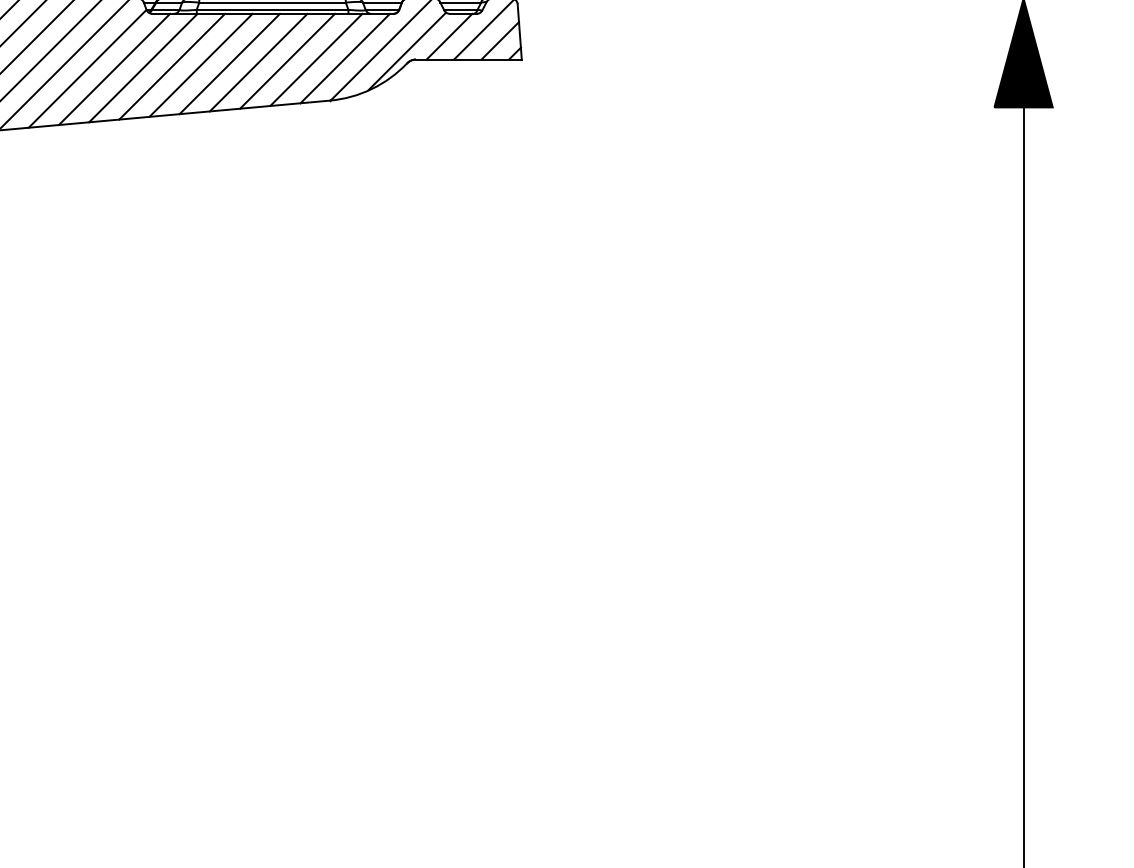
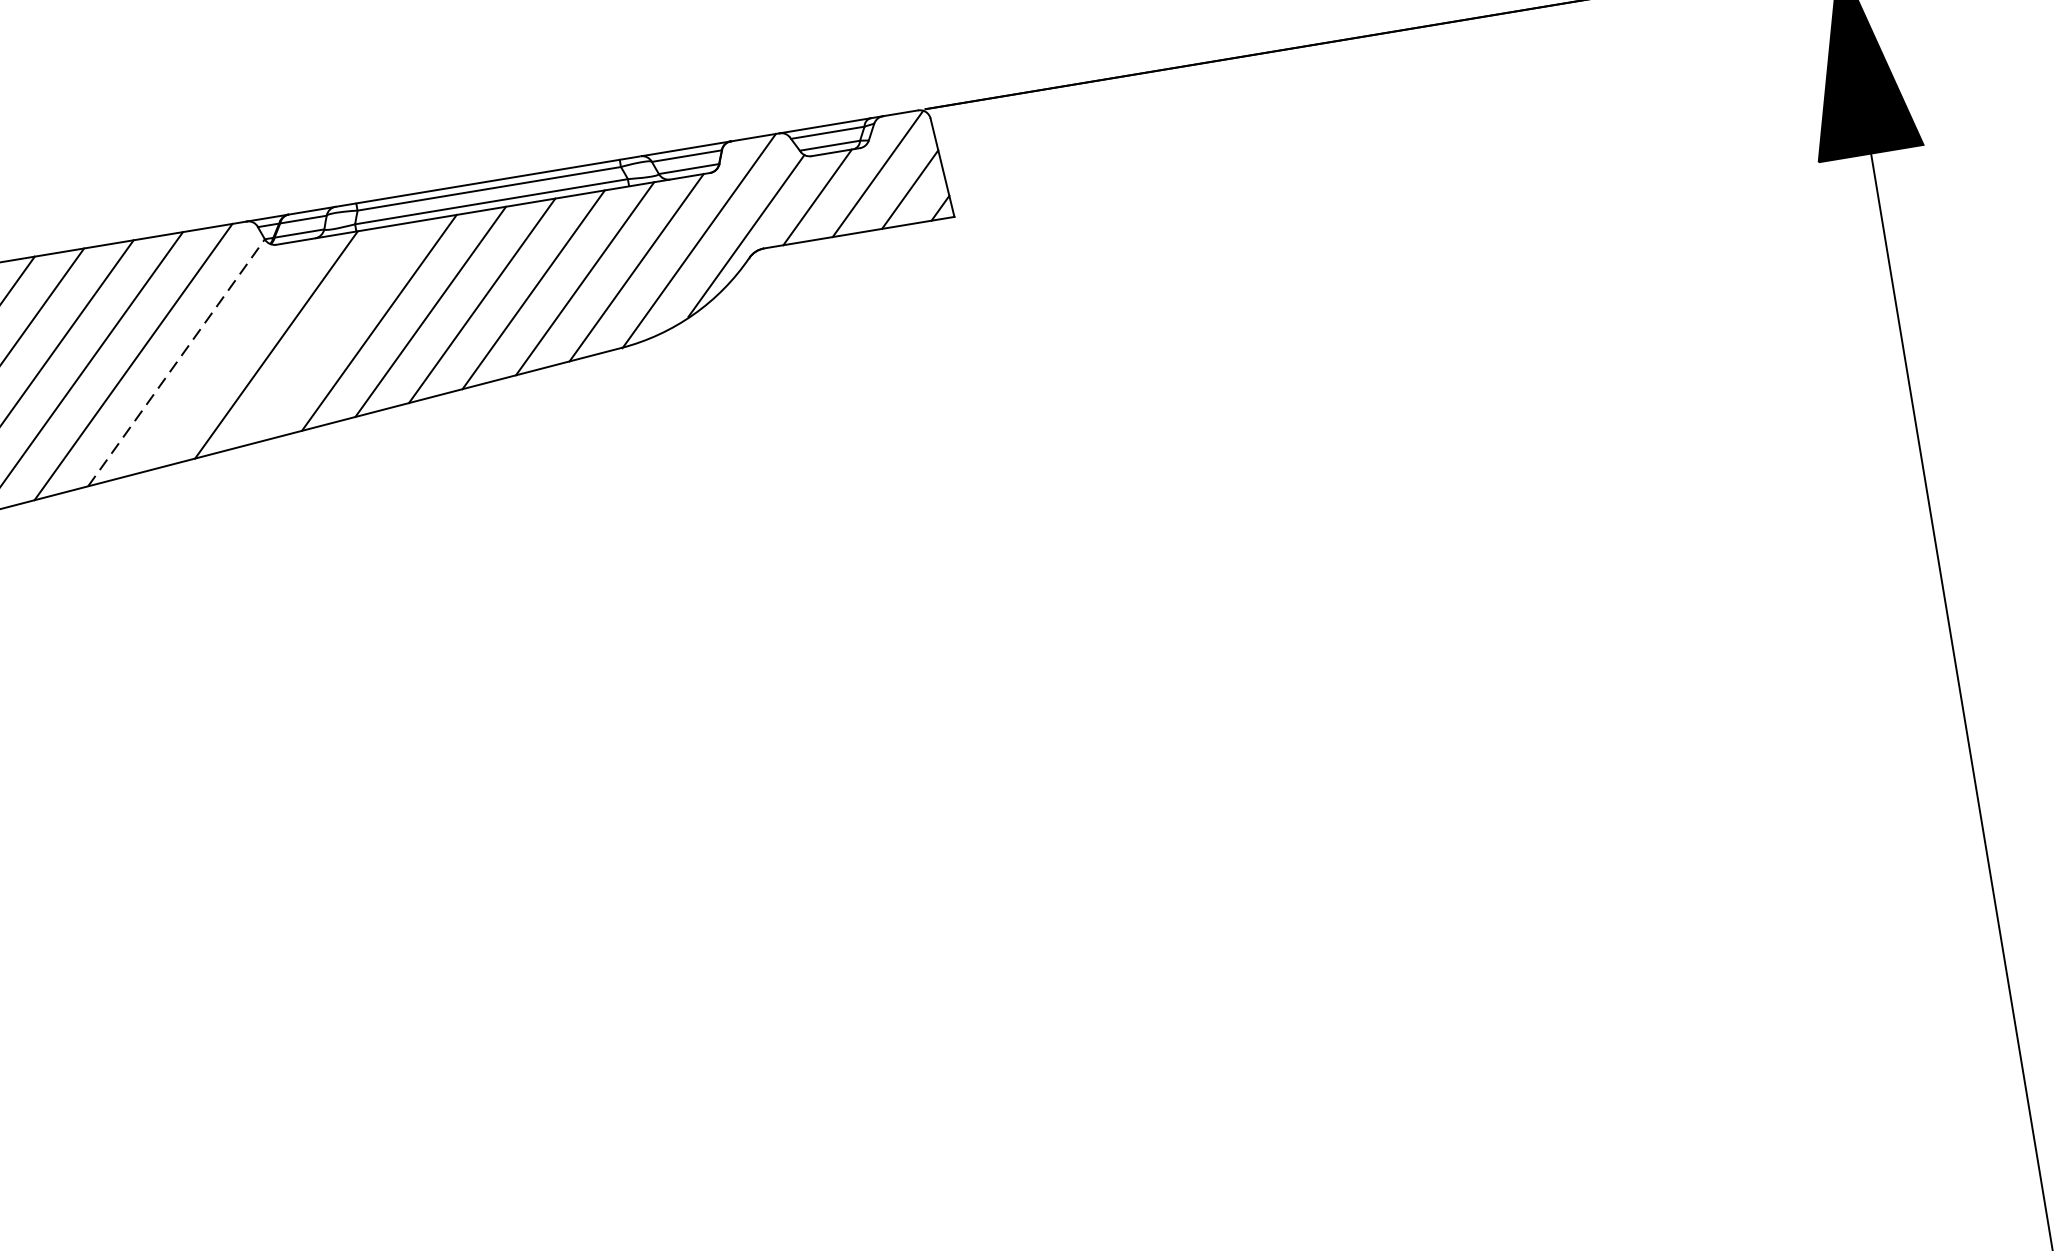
line: (172, 66) -> (328, 333), removed
line: (88, 68) -> (177, 361), solid -> dashed
line: (114, 68) -> (224, 354), removed

